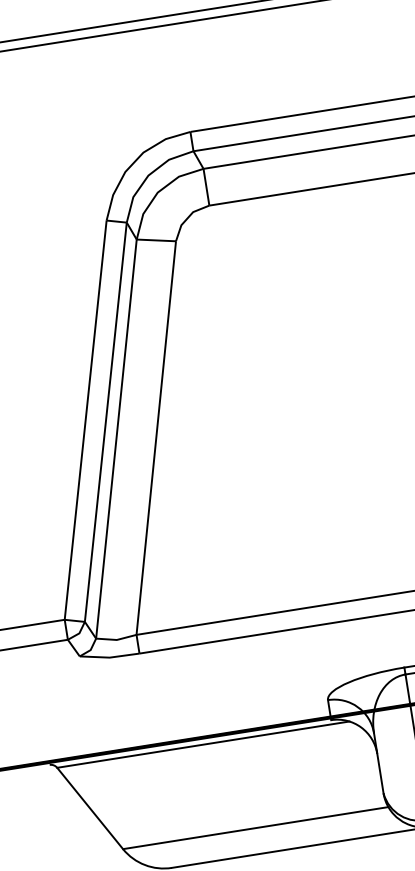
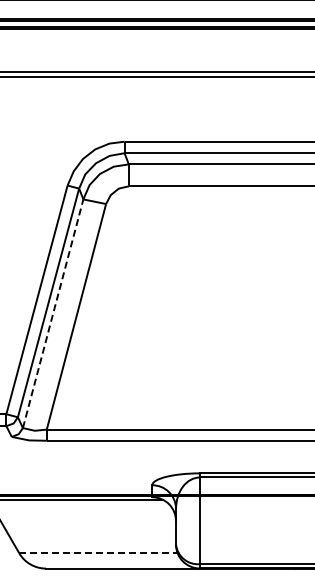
line: (116, 438) -> (53, 313), solid -> dashed
line: (255, 828) -> (98, 553), solid -> dashed

